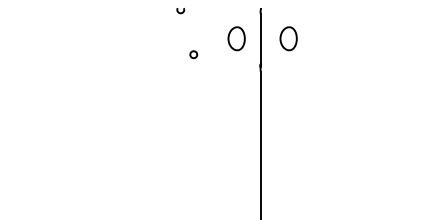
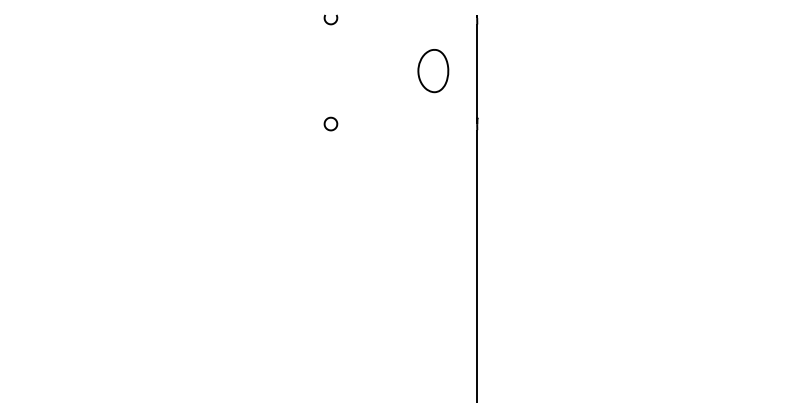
part: (288, 38) -> (528, 70), removed
part: (193, 54) -> (330, 123), moved

